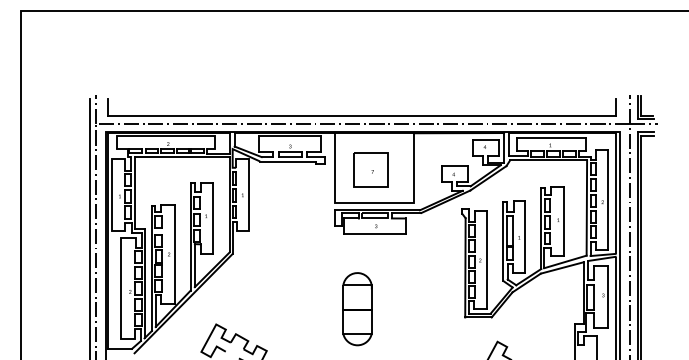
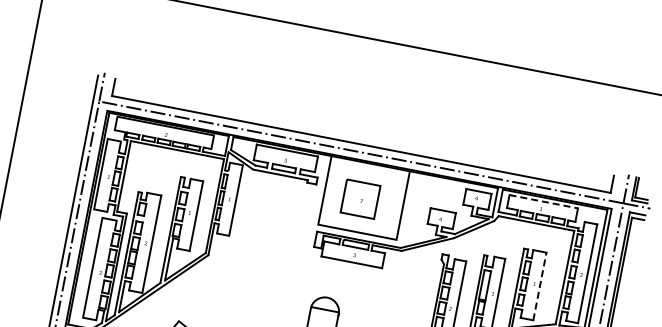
line: (551, 137) -> (543, 201), solid -> dashed
line: (563, 221) -> (539, 286), solid -> dashed

